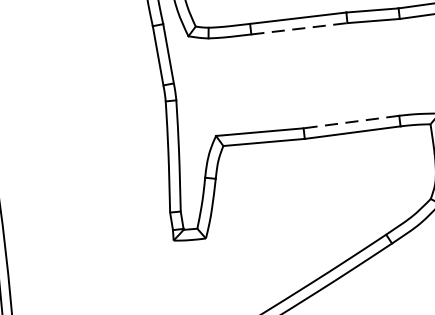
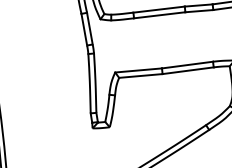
line: (298, 29) -> (159, 15), dashed -> solid
line: (351, 122) -> (187, 65), dashed -> solid

